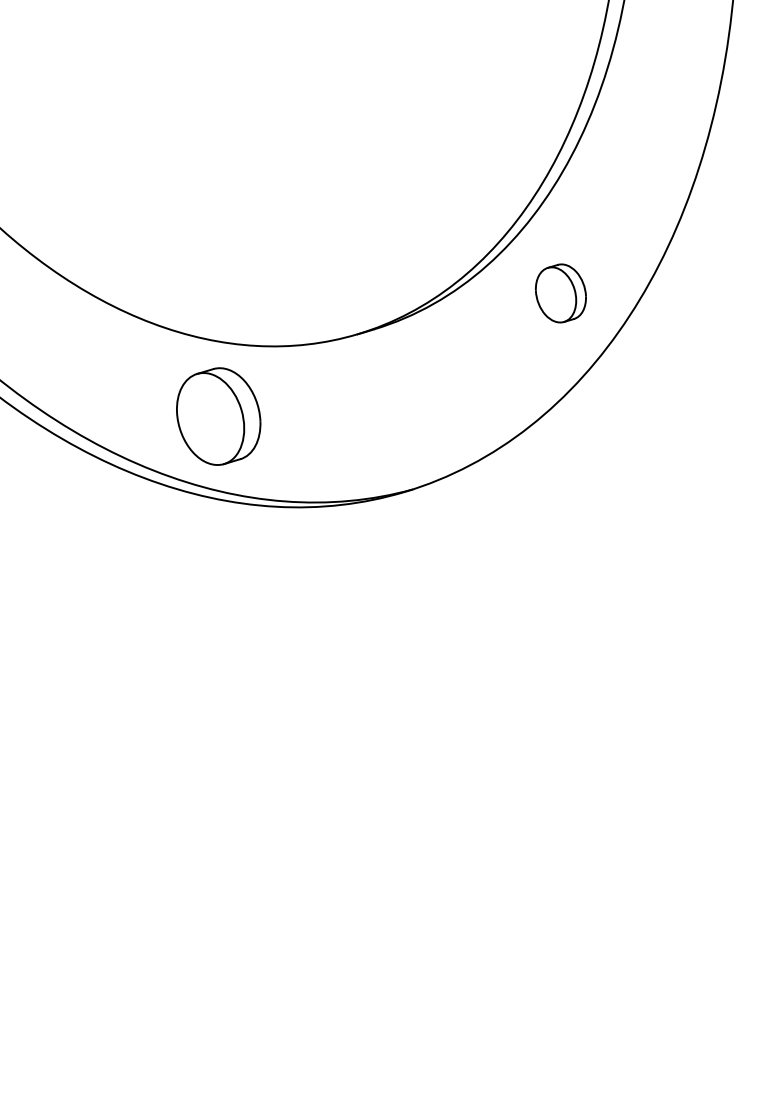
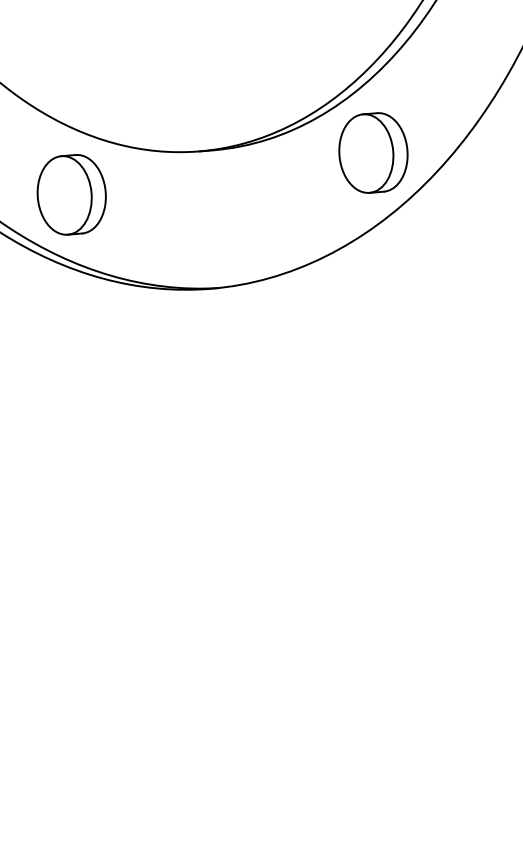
part: (560, 293) -> (373, 153), size x1.67

